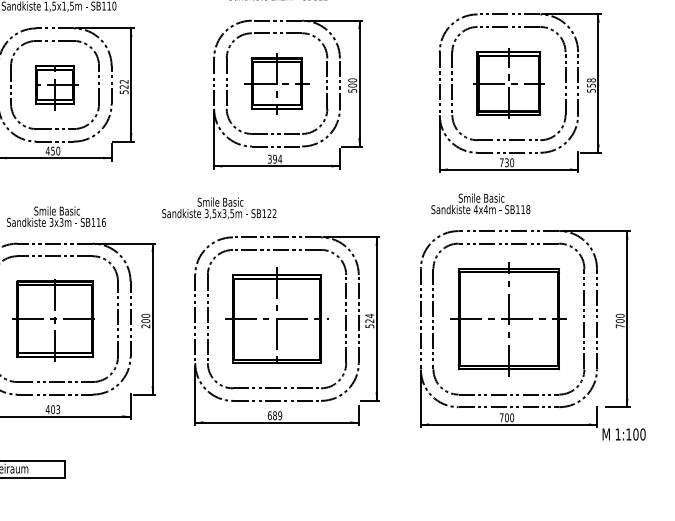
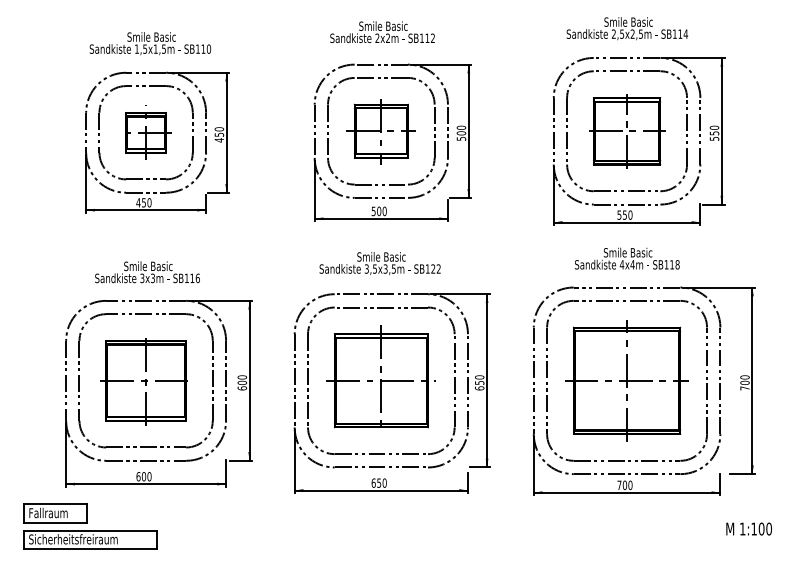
text: (591, 80) -> (714, 127), 558 -> 550
text: (124, 86) -> (219, 134), 522 -> 450
text: (275, 159) -> (379, 211), 394 -> 500
text: (503, 162) -> (621, 214), 730 -> 550
text: (480, 203) -> (626, 258), moved
text: (218, 208) -> (379, 263), moved
text: (369, 320) -> (479, 382), 524 -> 650
text: (146, 326) -> (242, 388), 200 -> 600
text: (52, 409) -> (143, 476), 403 -> 600
text: (277, 415) -> (381, 482), 689 -> 650
text: (623, 433) -> (748, 528), moved

